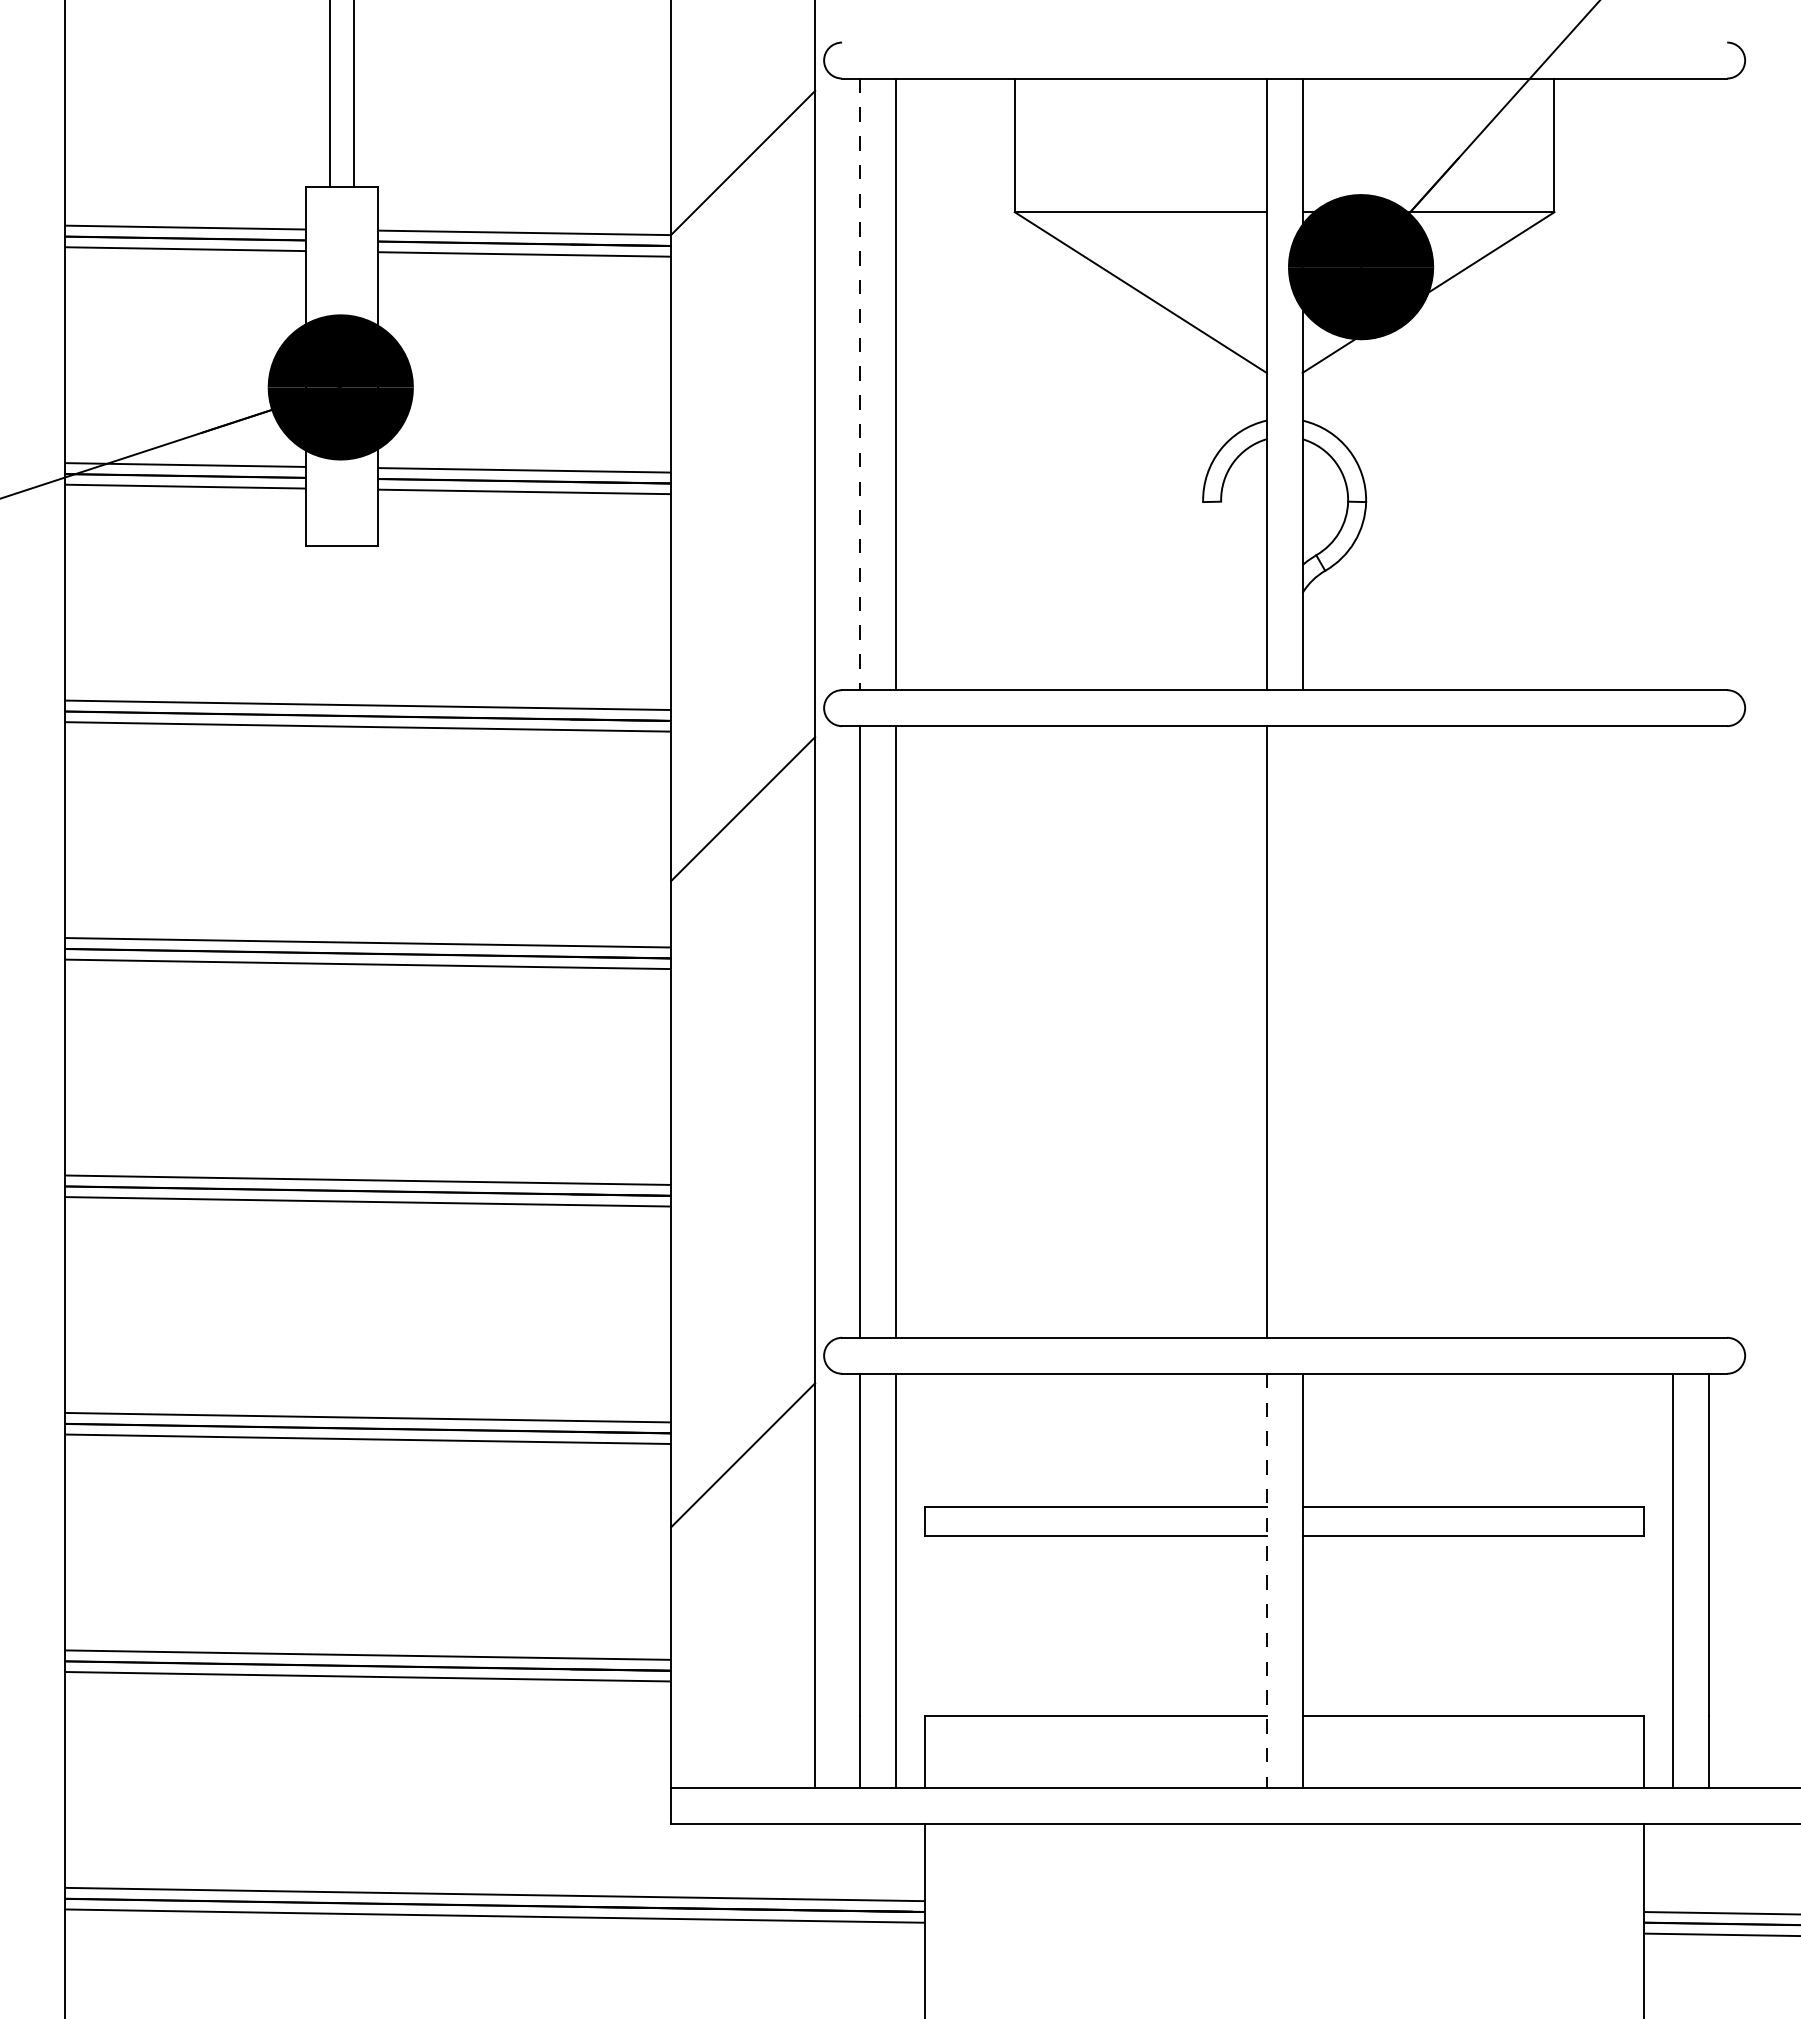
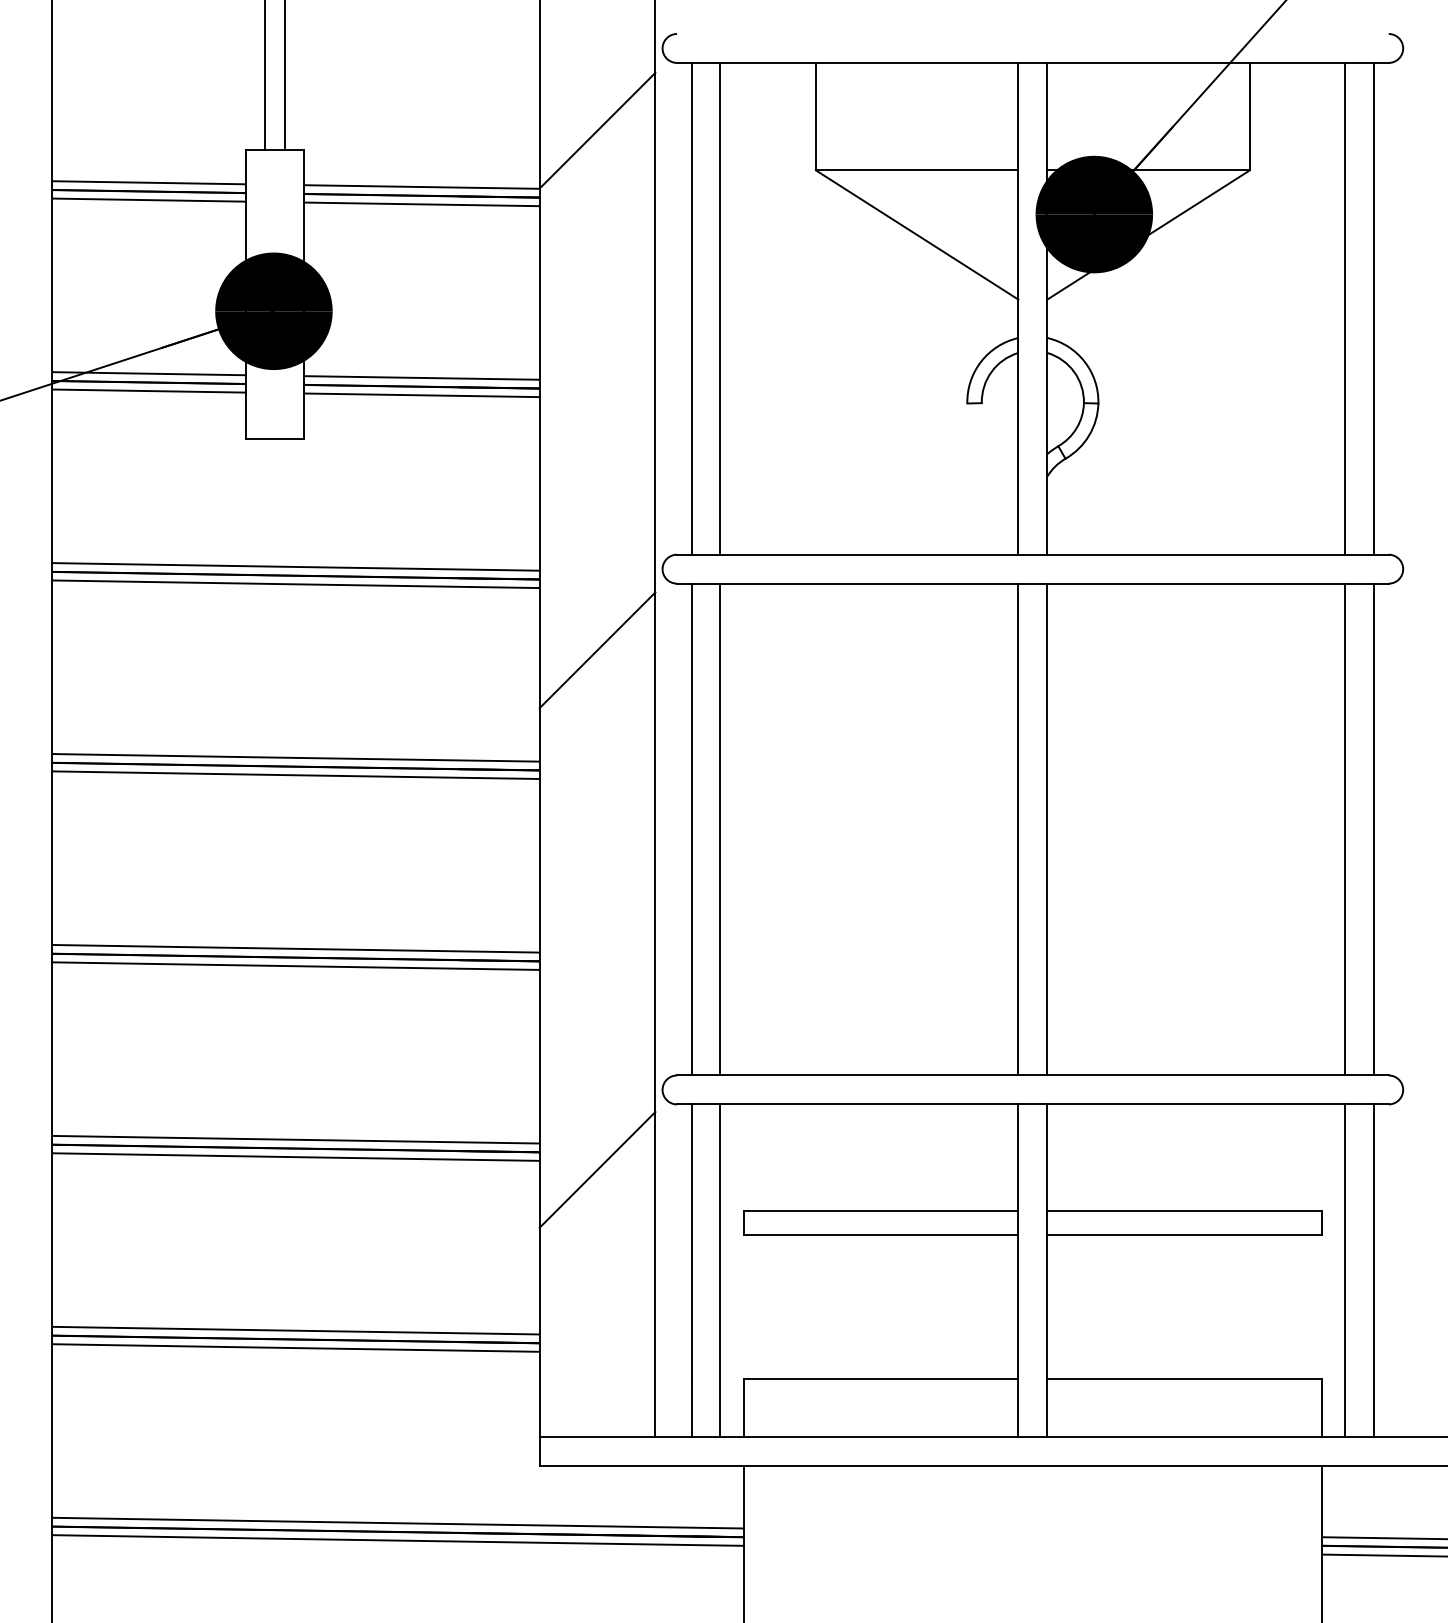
line: (860, 384) -> (691, 308), dashed -> solid
line: (1673, 384) -> (1345, 308), added
line: (1709, 384) -> (1374, 308), added
line: (1302, 1031) -> (1047, 829), added
line: (1673, 1031) -> (1345, 829), added
line: (1709, 1031) -> (1374, 829), added
line: (1266, 1580) -> (1018, 1270), dashed -> solid

